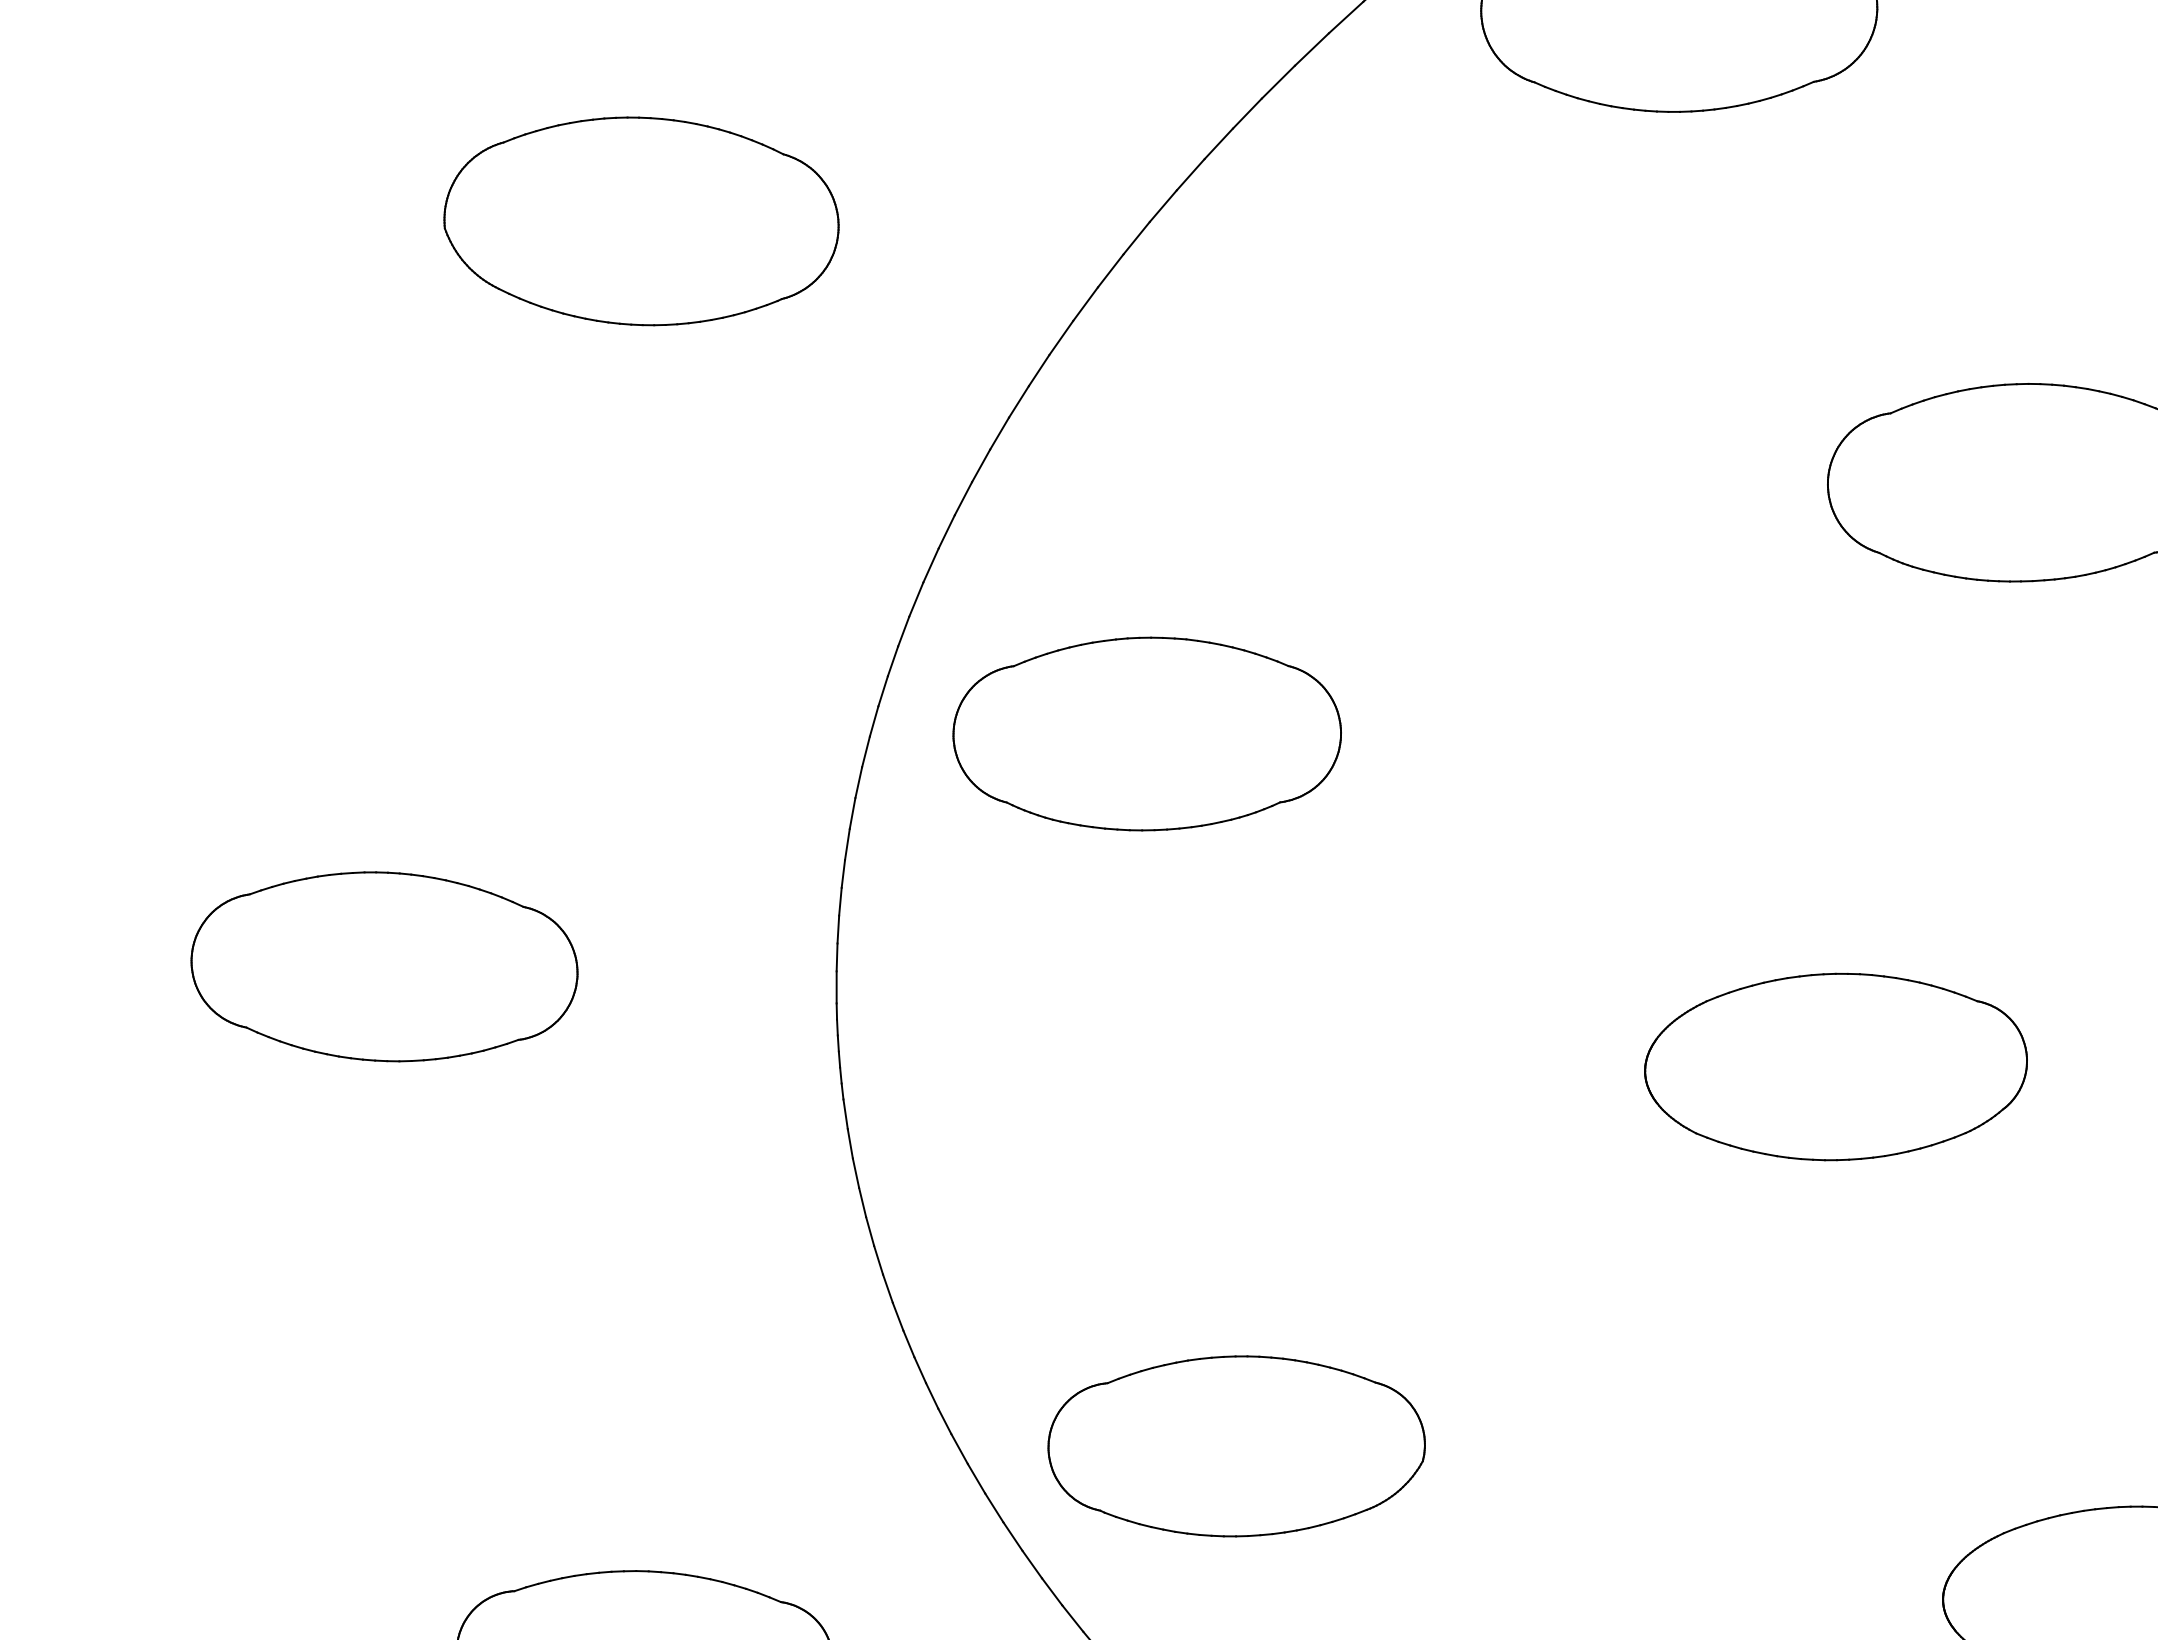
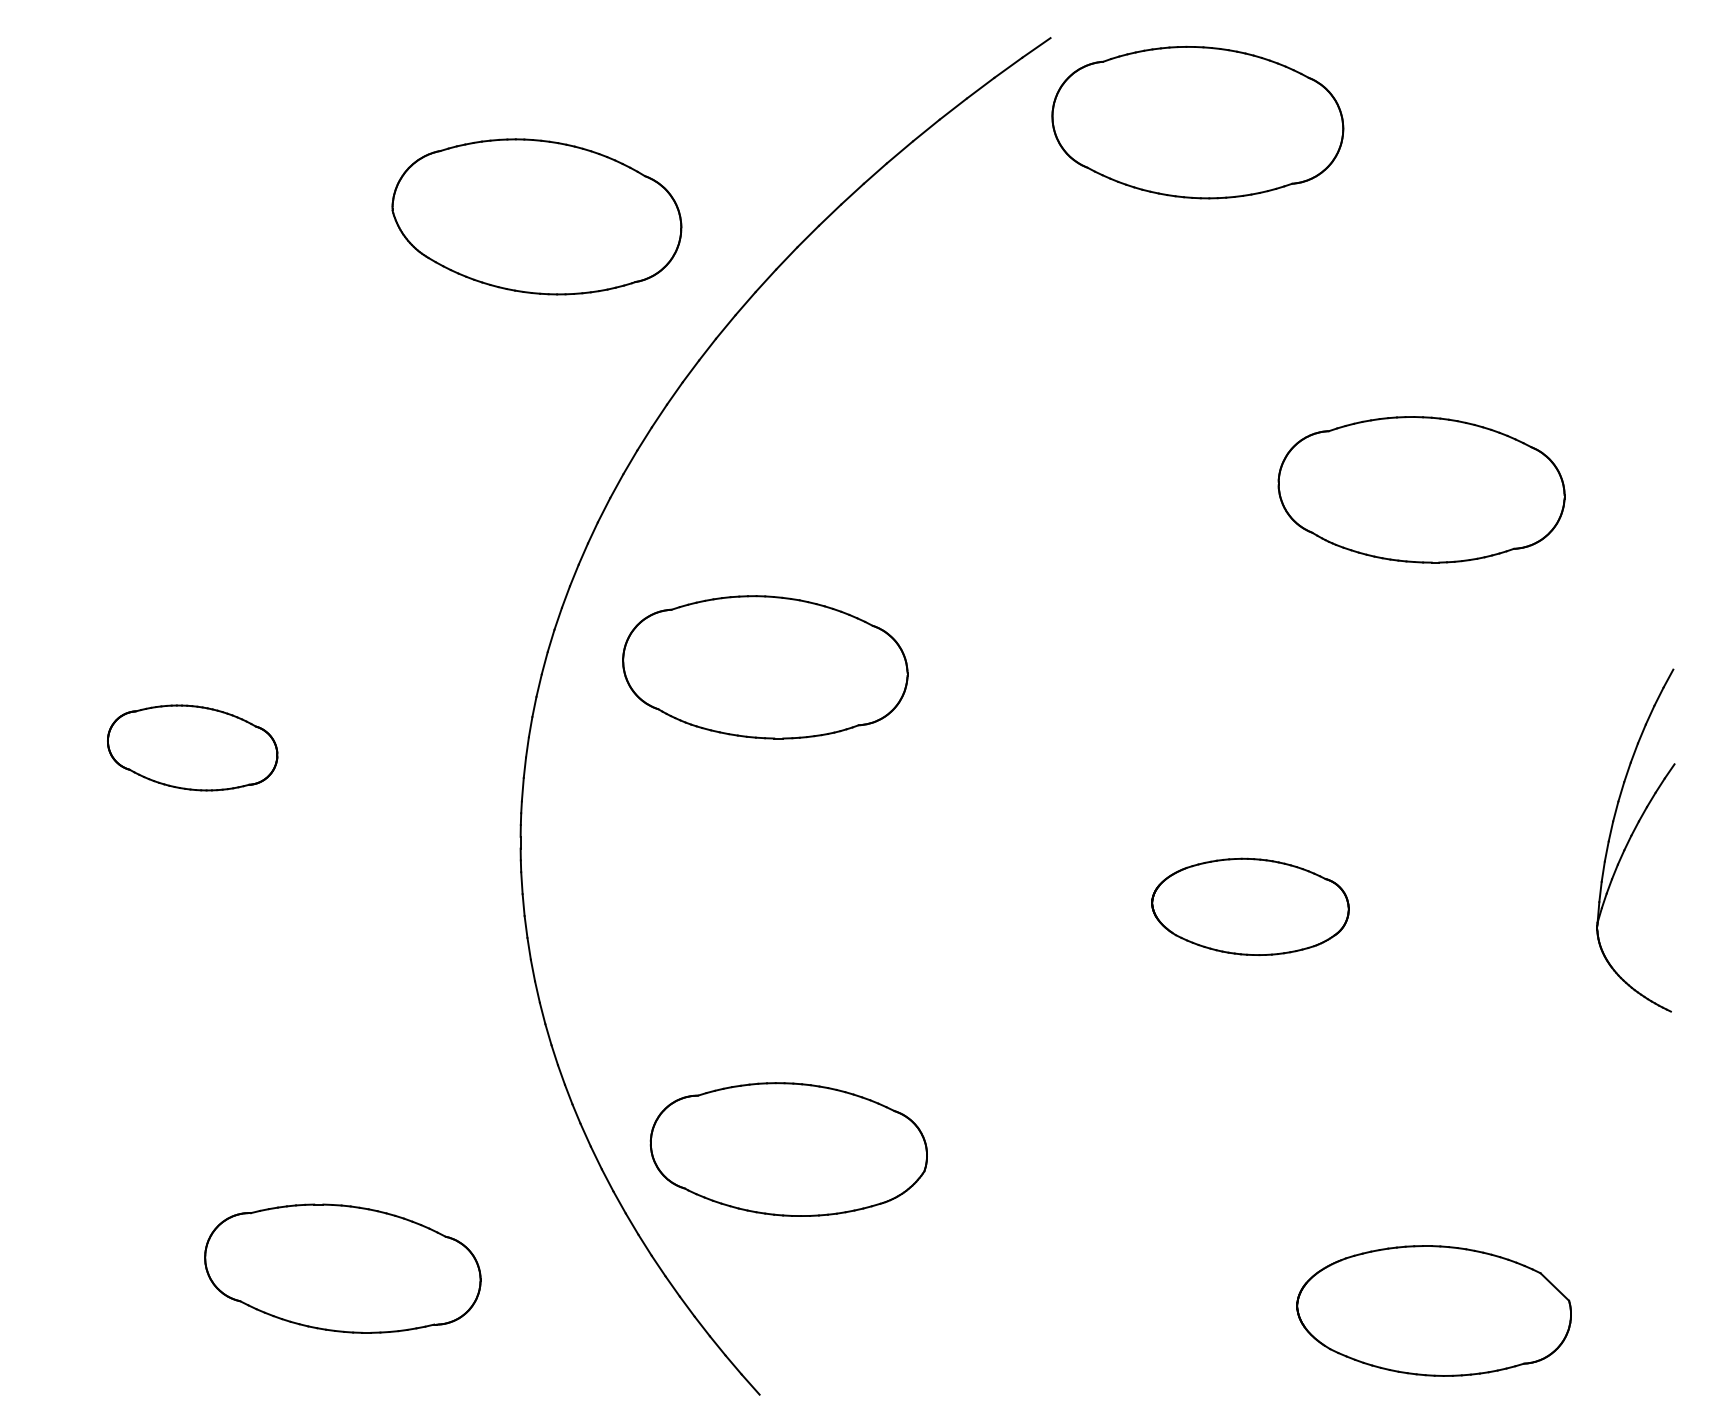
part: (640, 220) -> (536, 216), moved
part: (1147, 734) -> (765, 667), moved
part: (384, 966) -> (192, 747), size x0.6
part: (1836, 1066) -> (1250, 906), size x0.7

